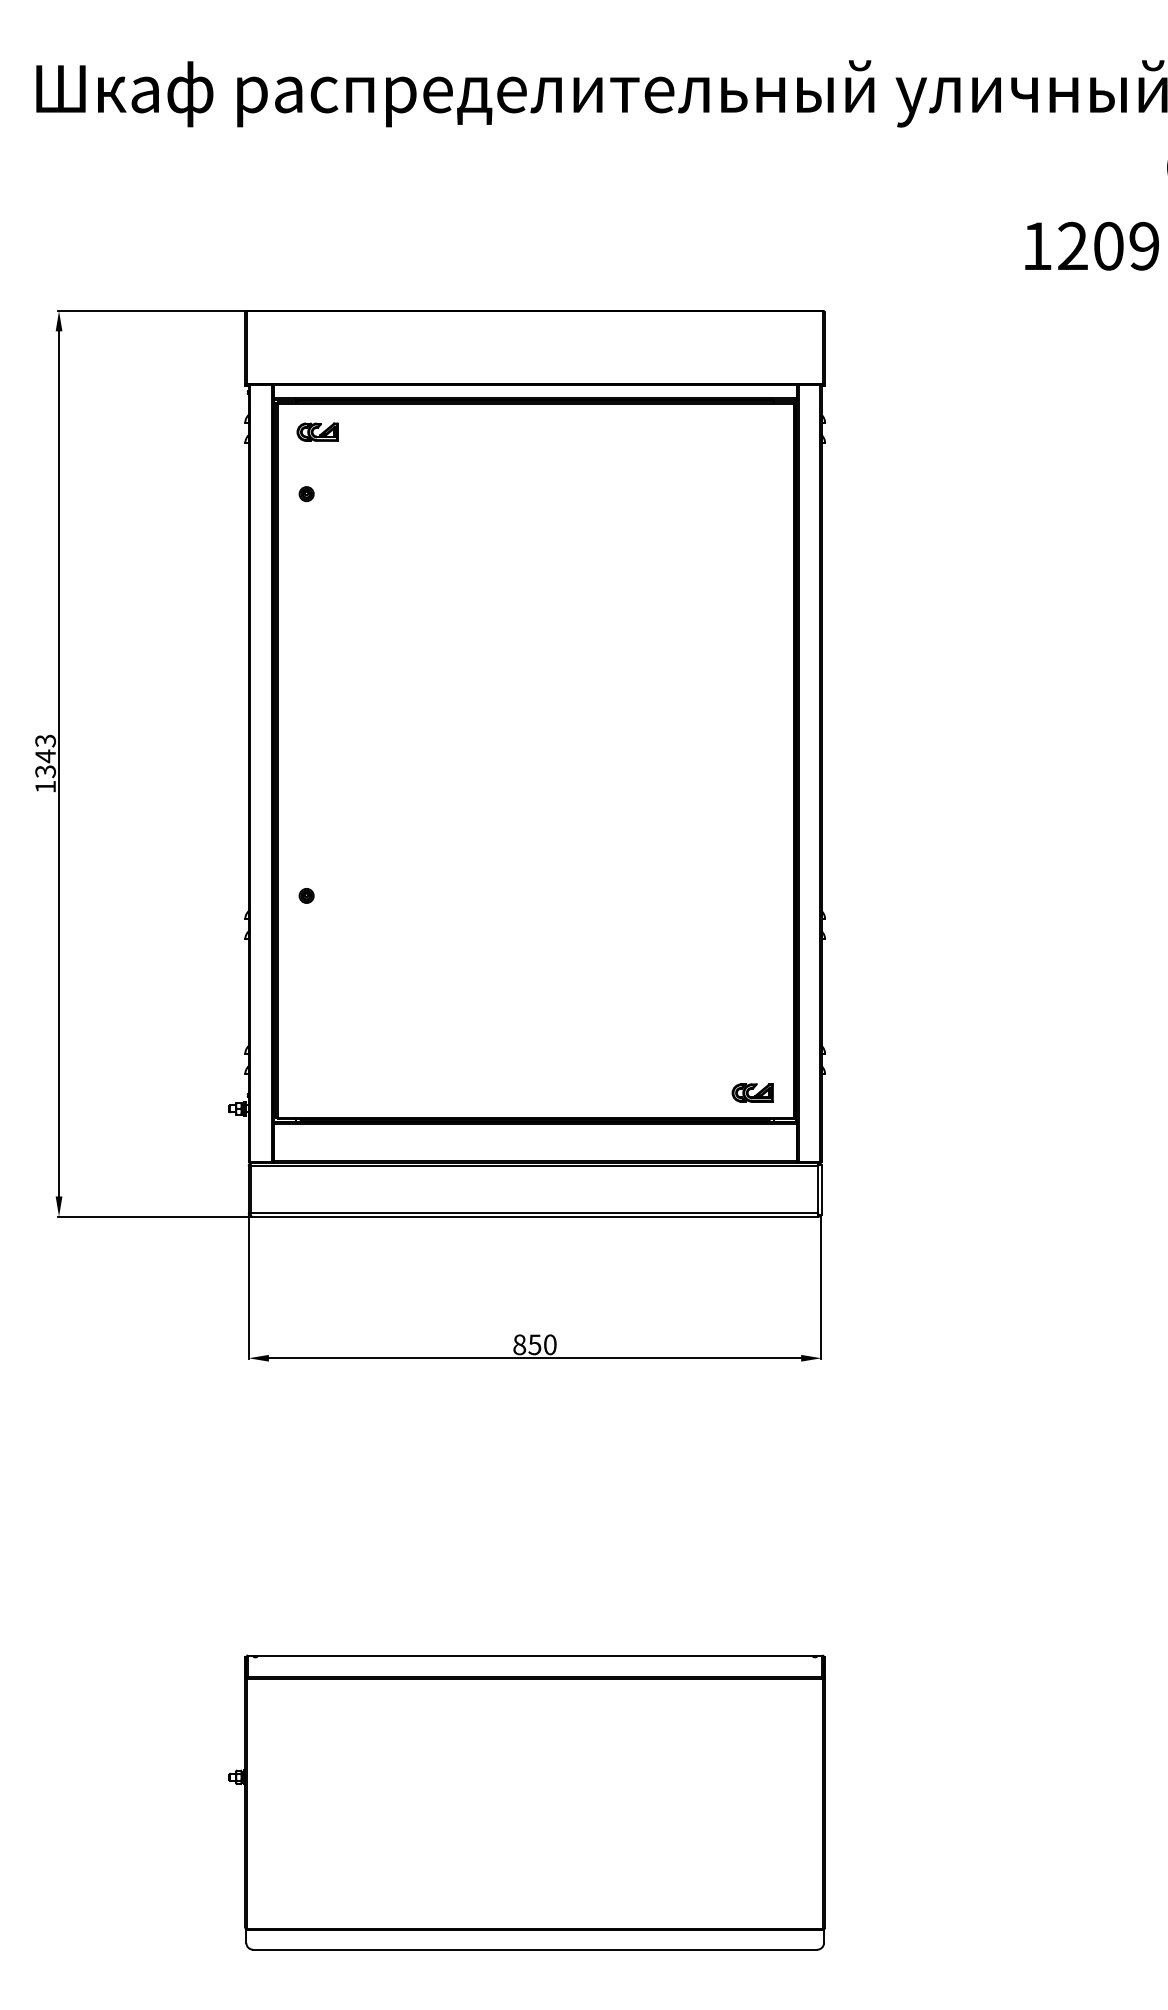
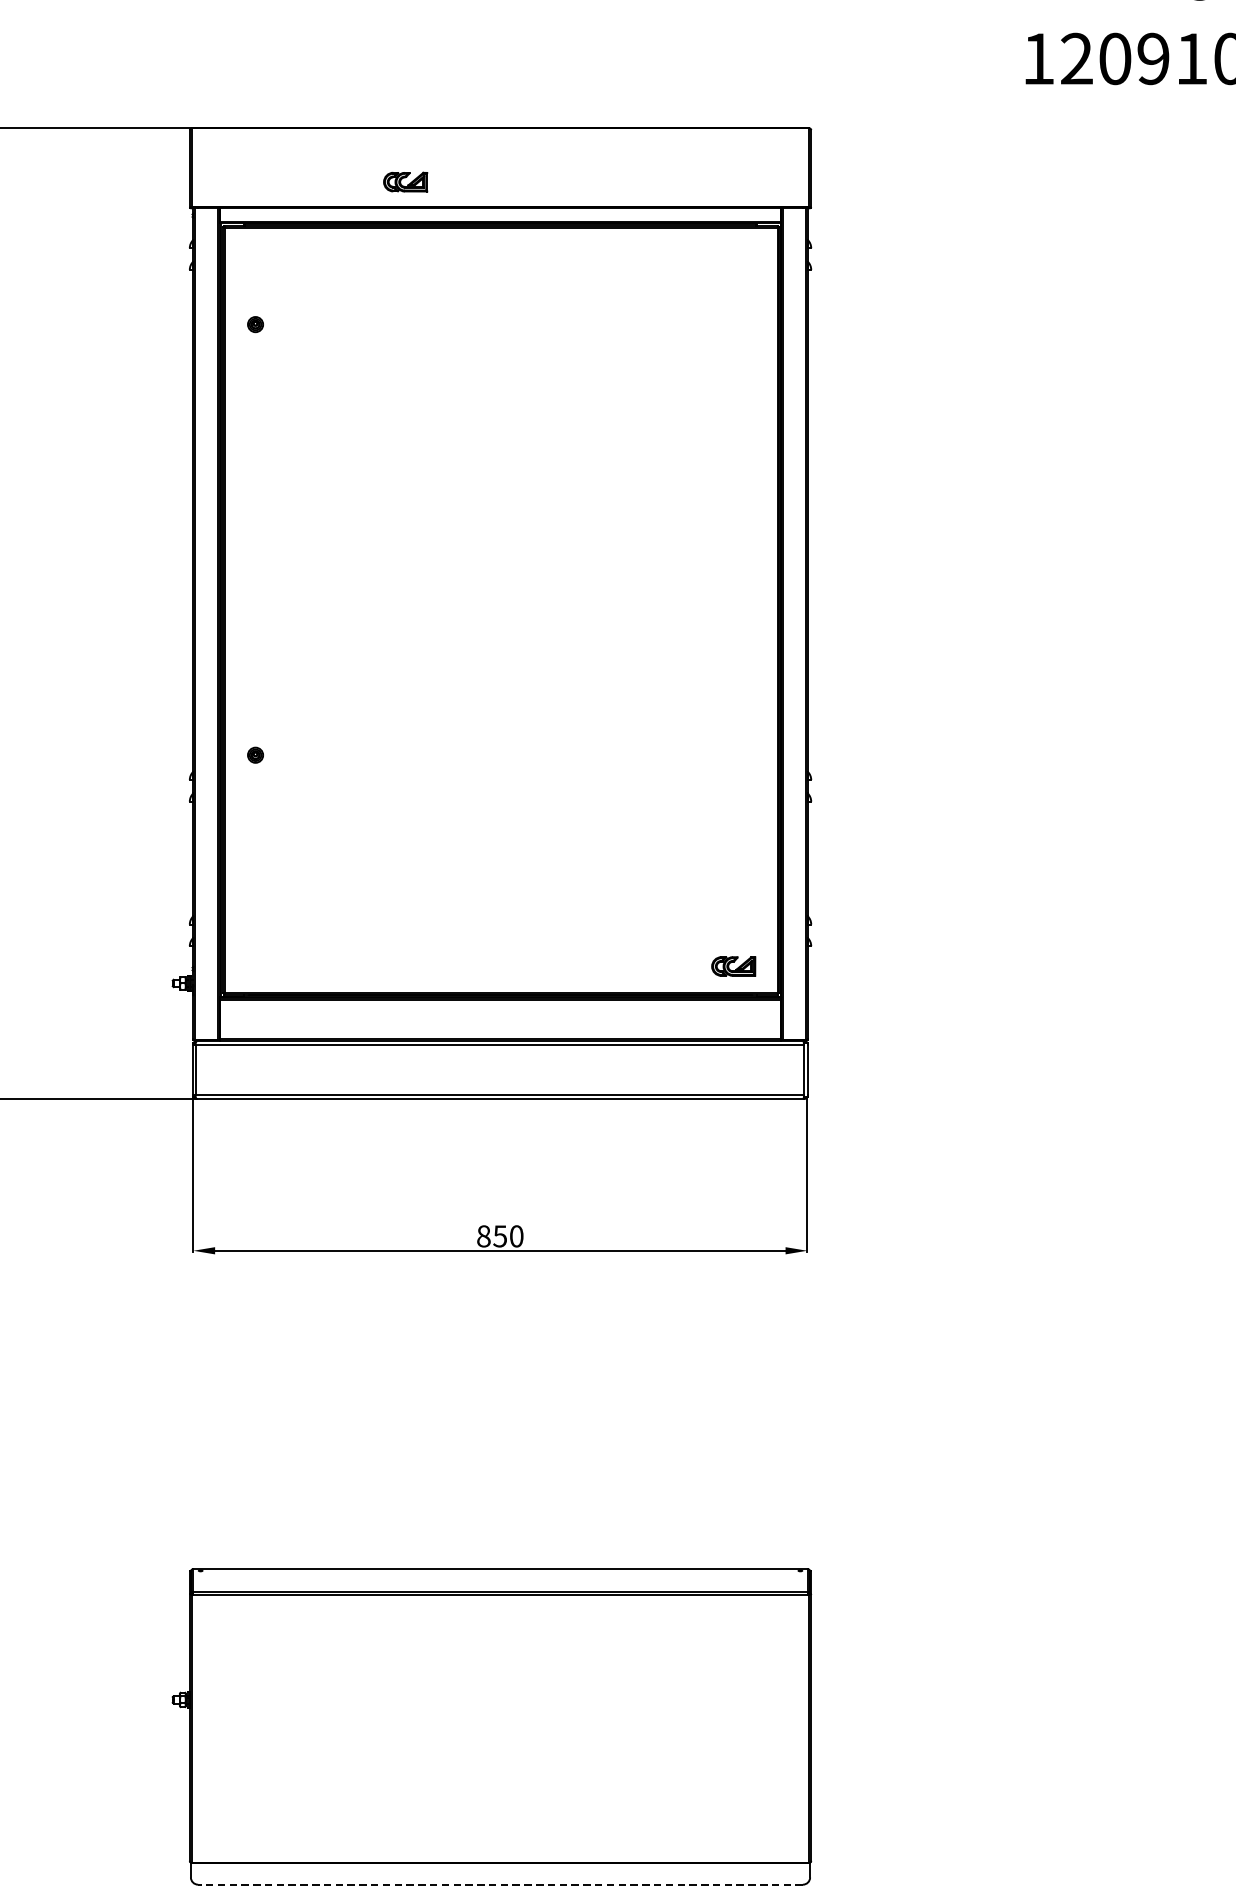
part: (317, 431) -> (405, 181), moved
line: (534, 1949) -> (499, 1884), solid -> dashed

